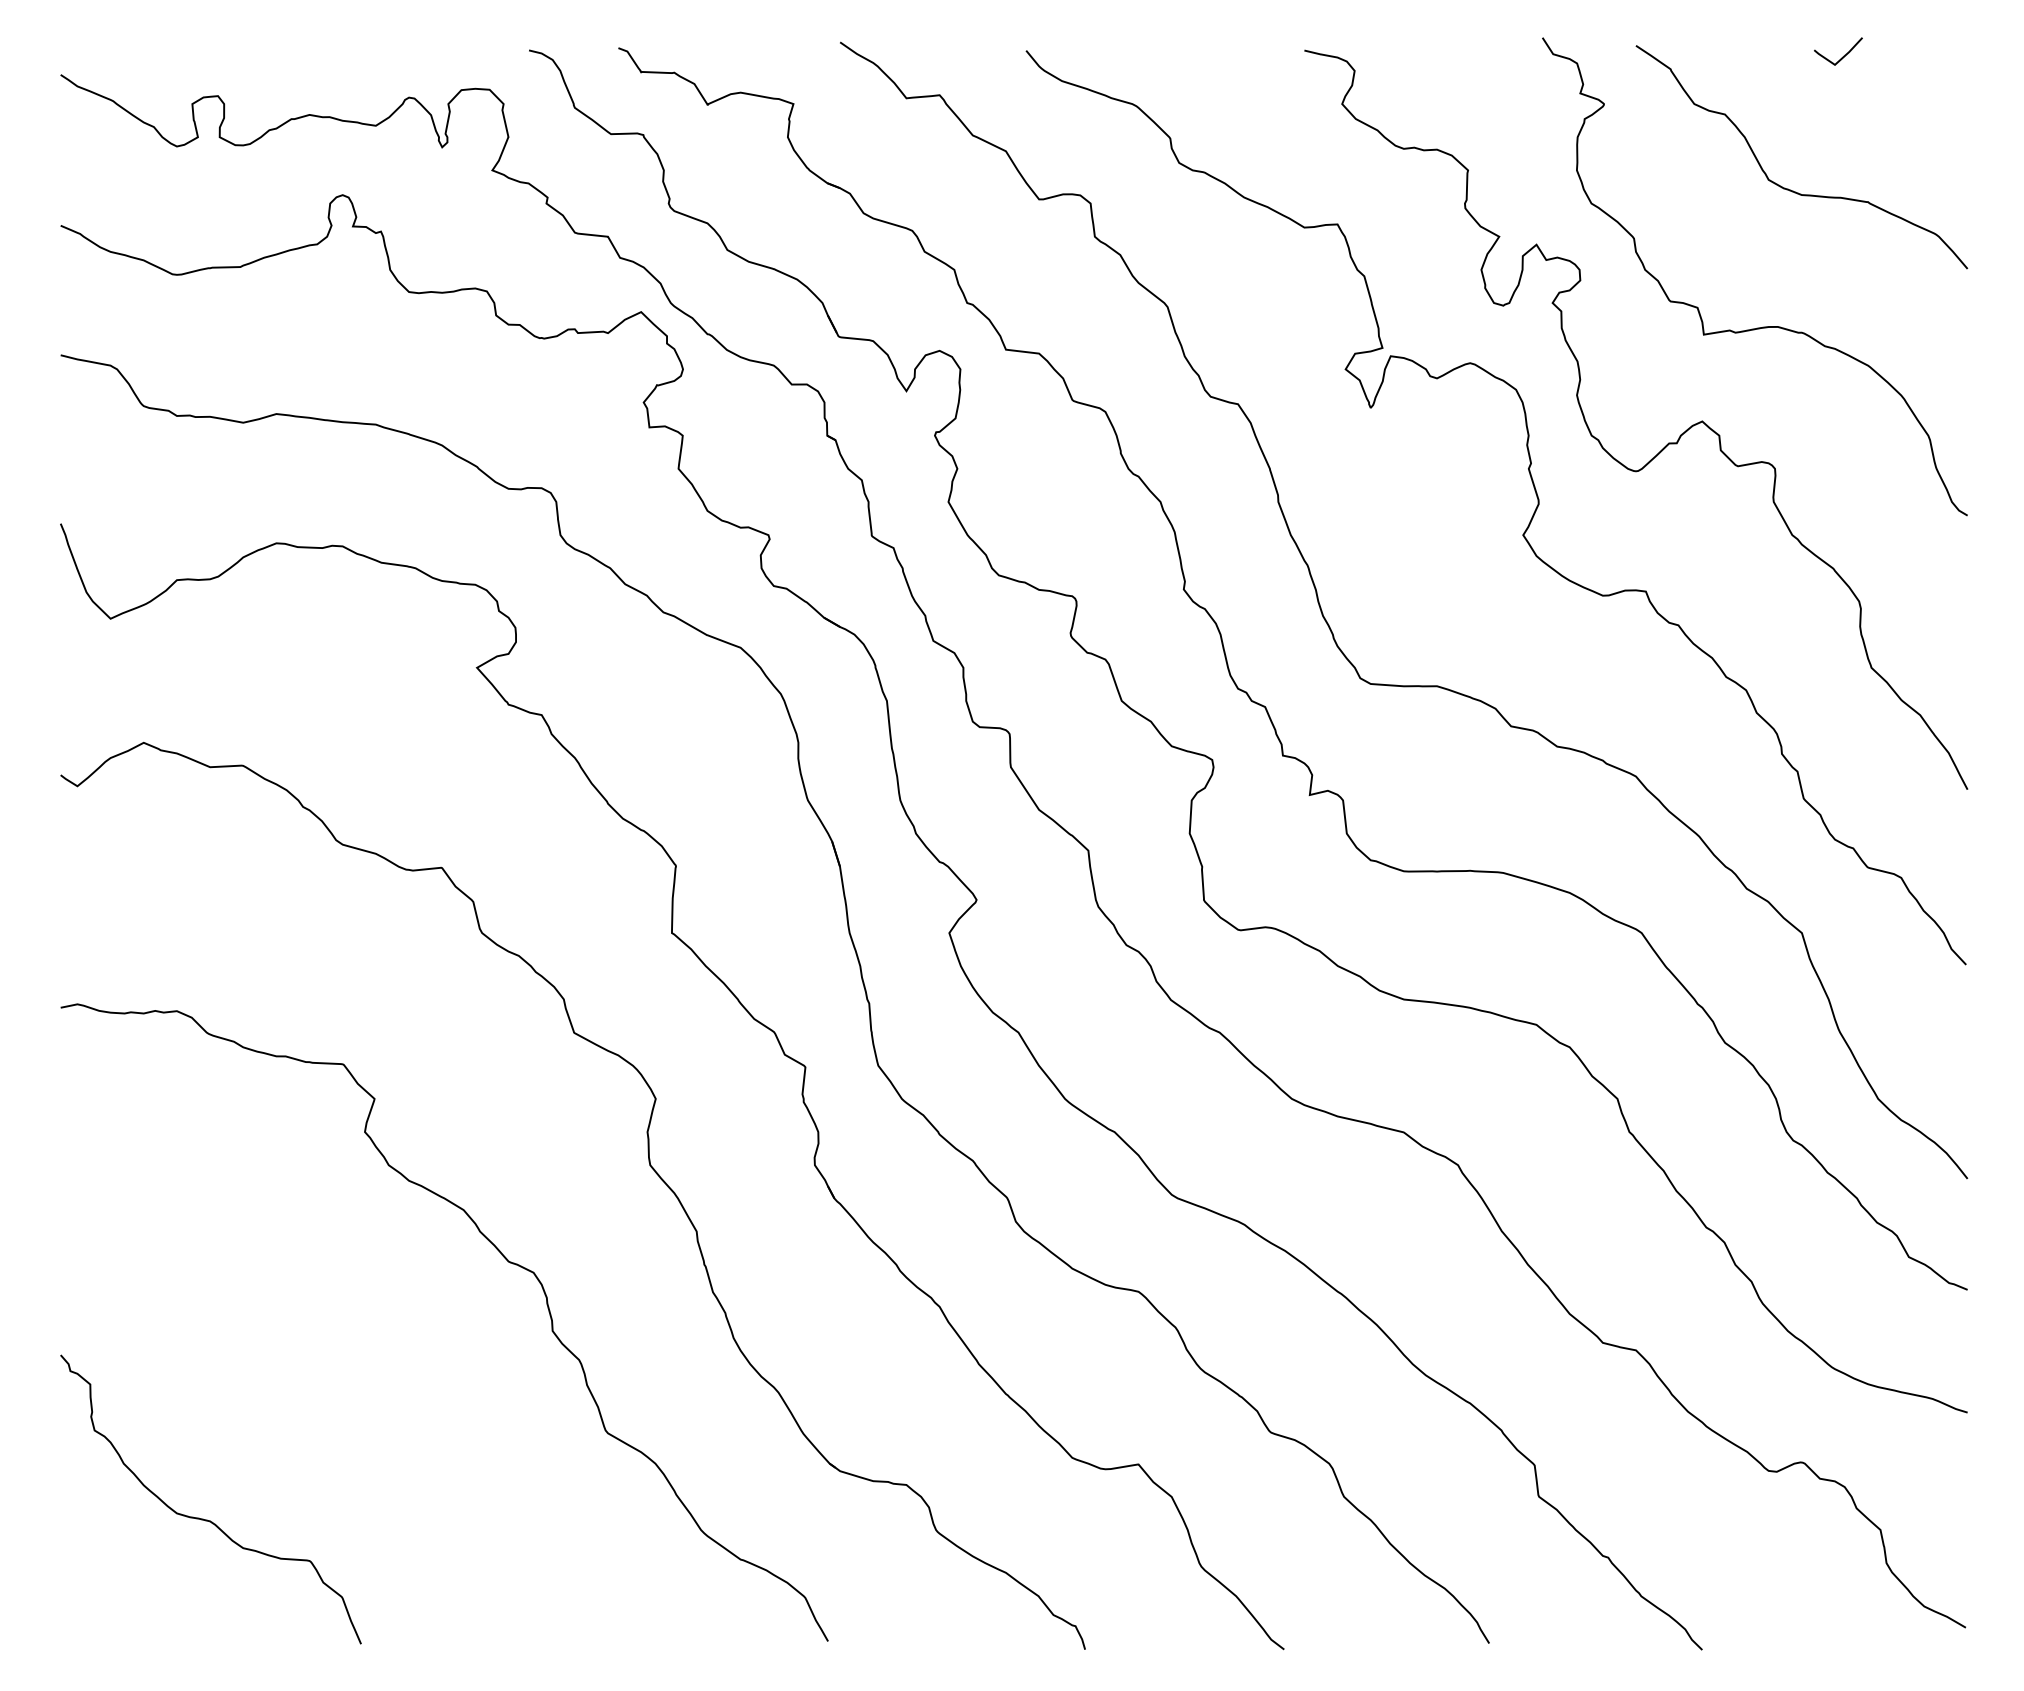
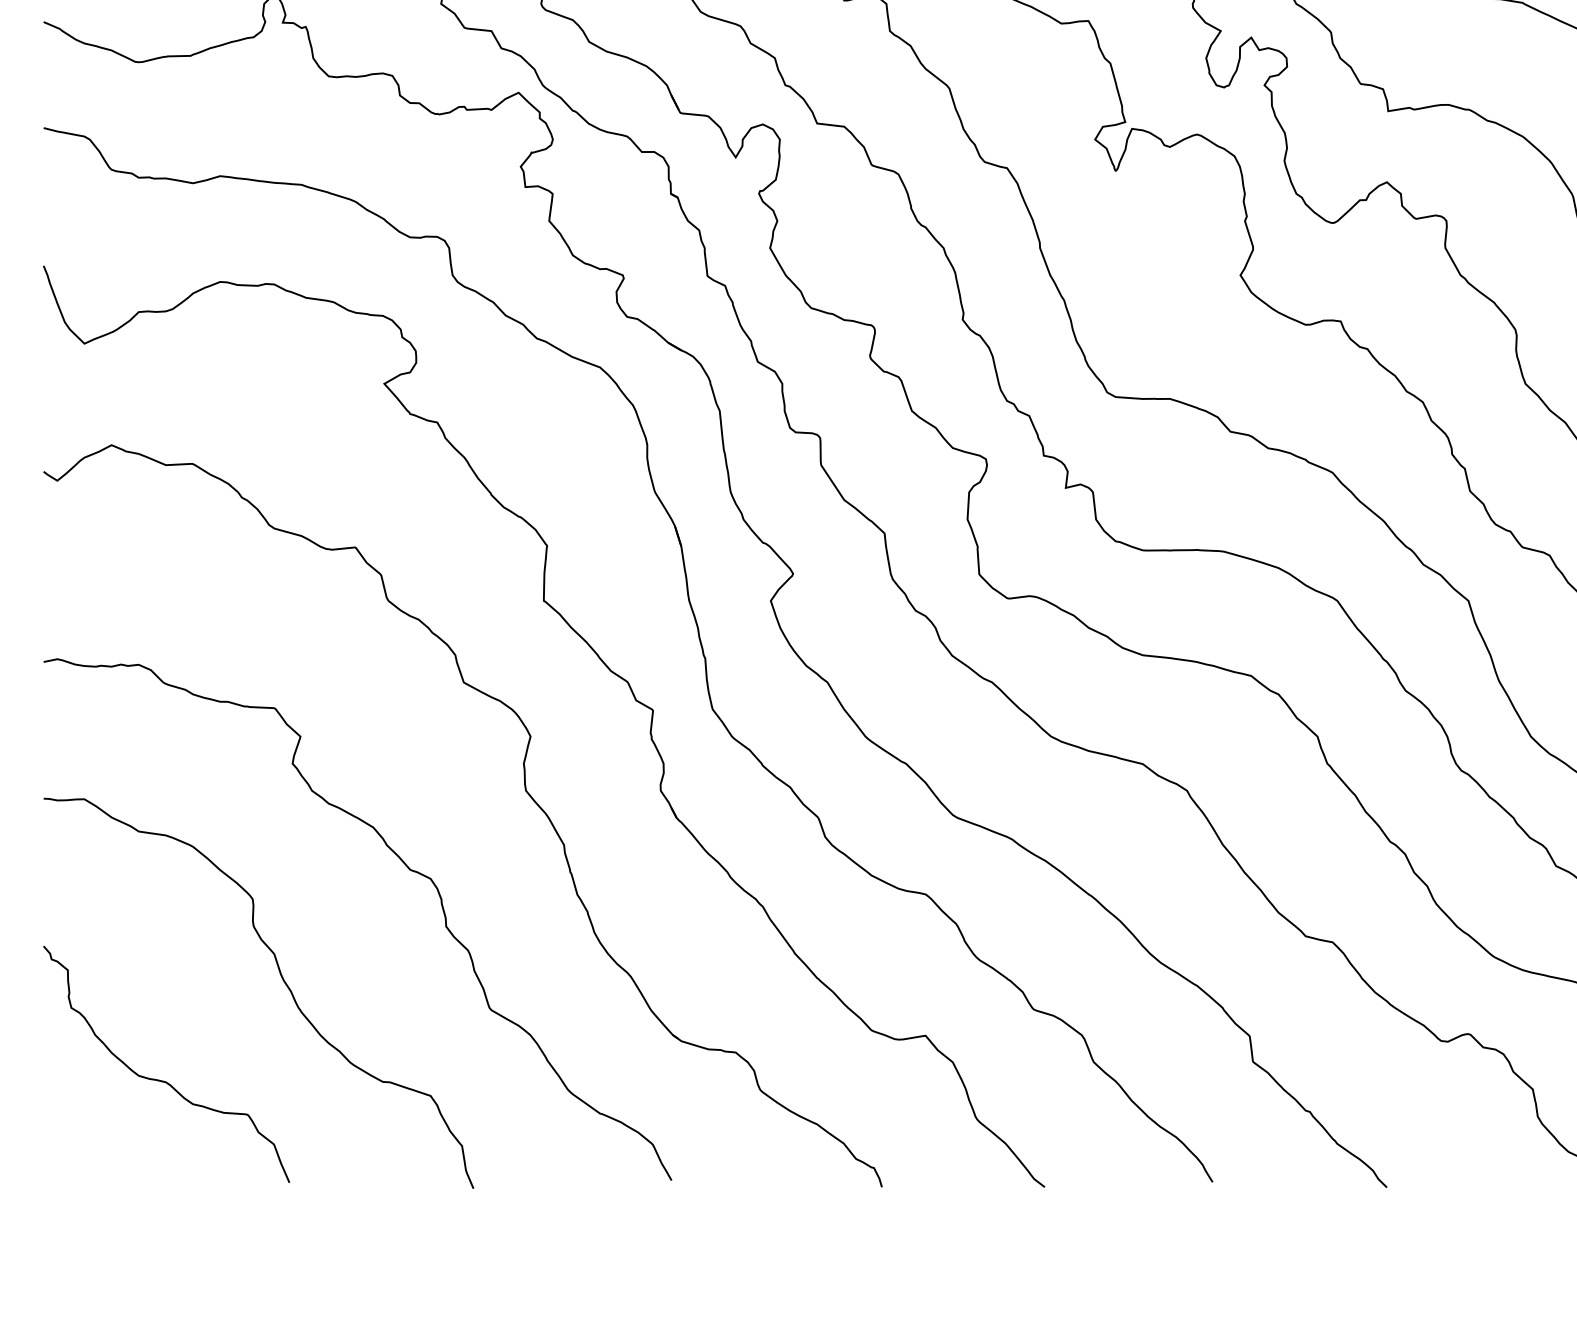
curve: (353, 1397) -> (283, 980), added

